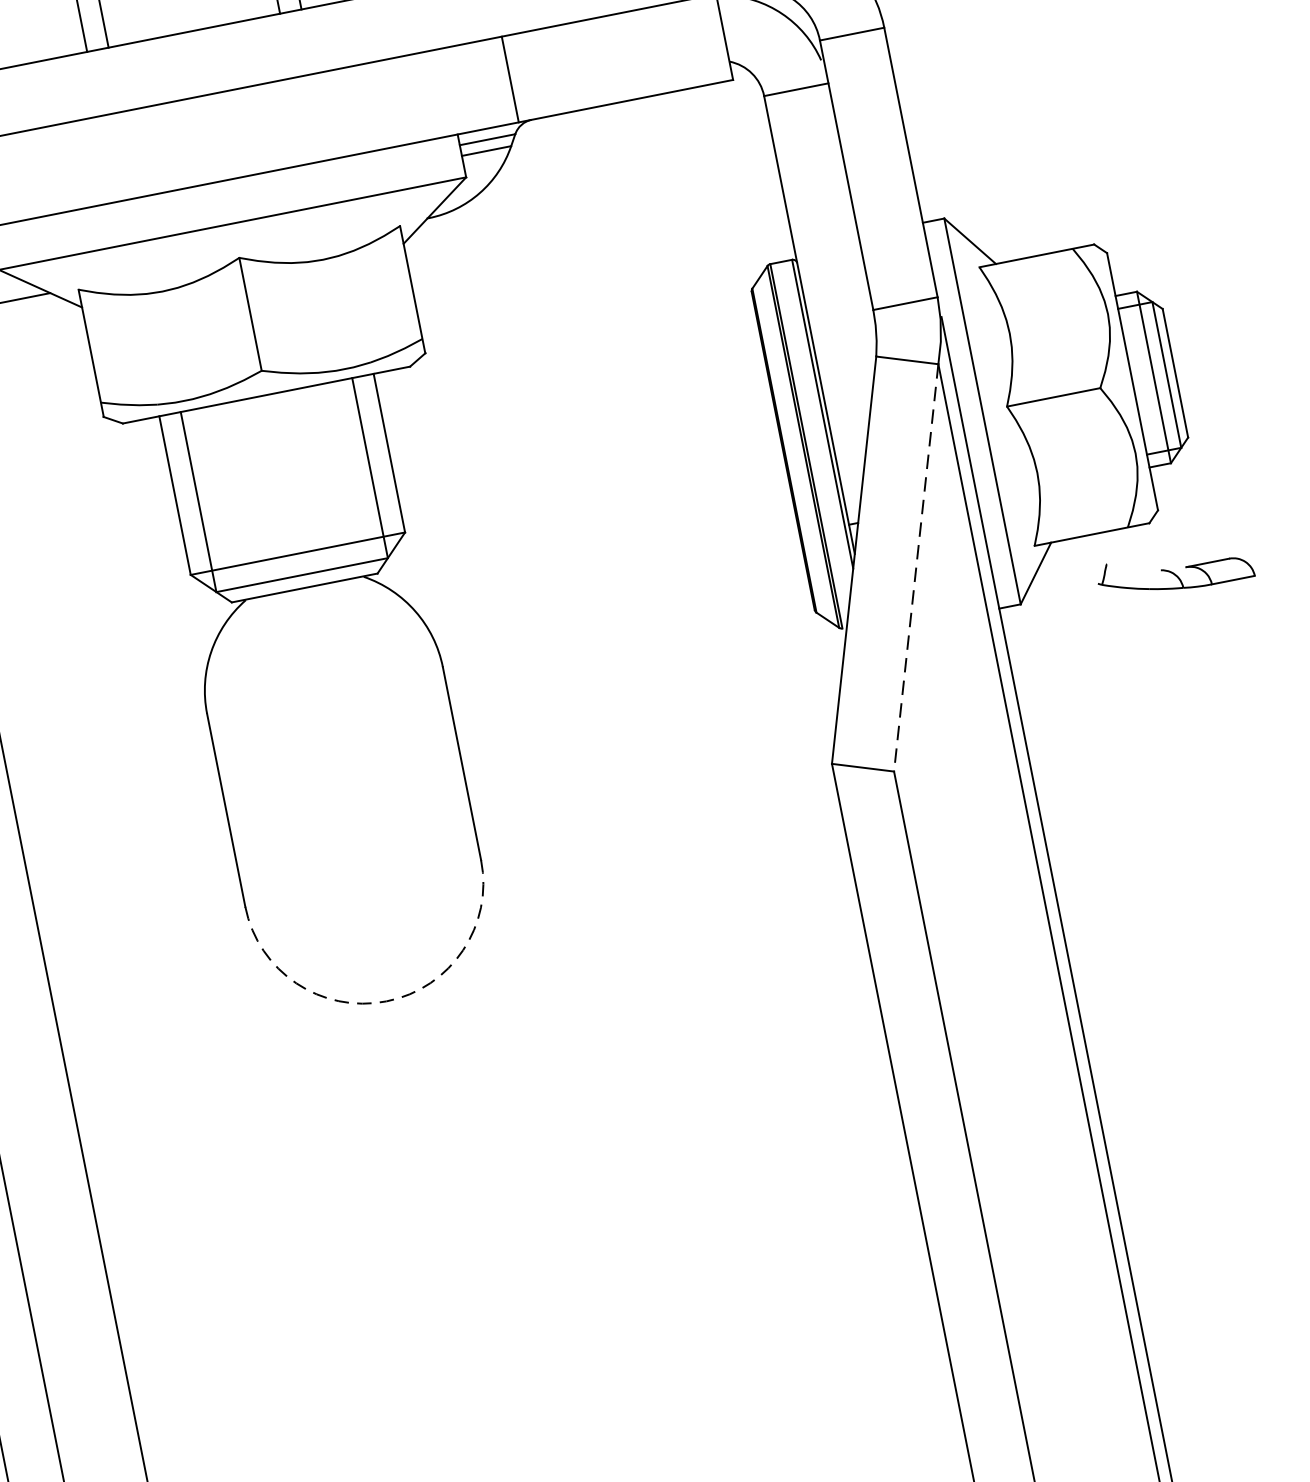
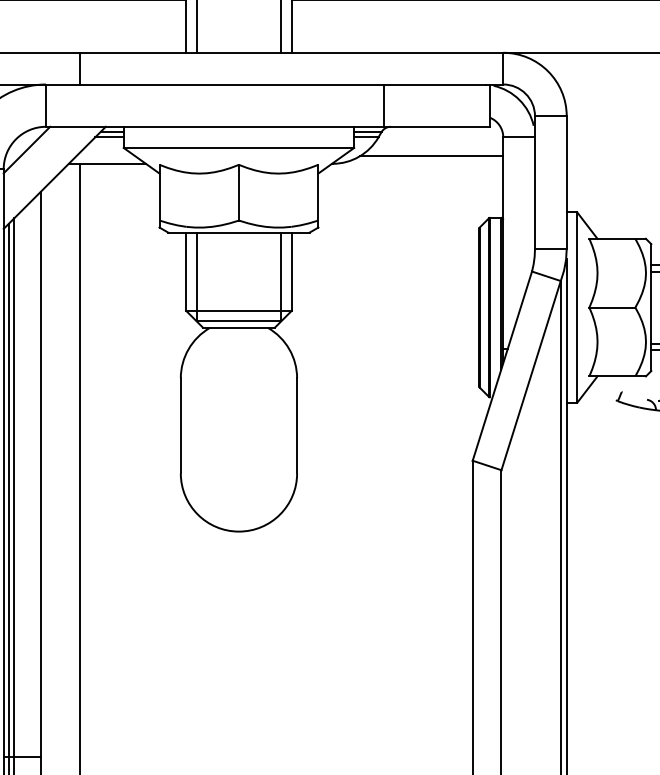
line: (626, 163) -> (431, 156), added
line: (915, 569) -> (530, 376), dashed -> solid
arc: (385, 1001) -> (238, 531), dashed -> solid

